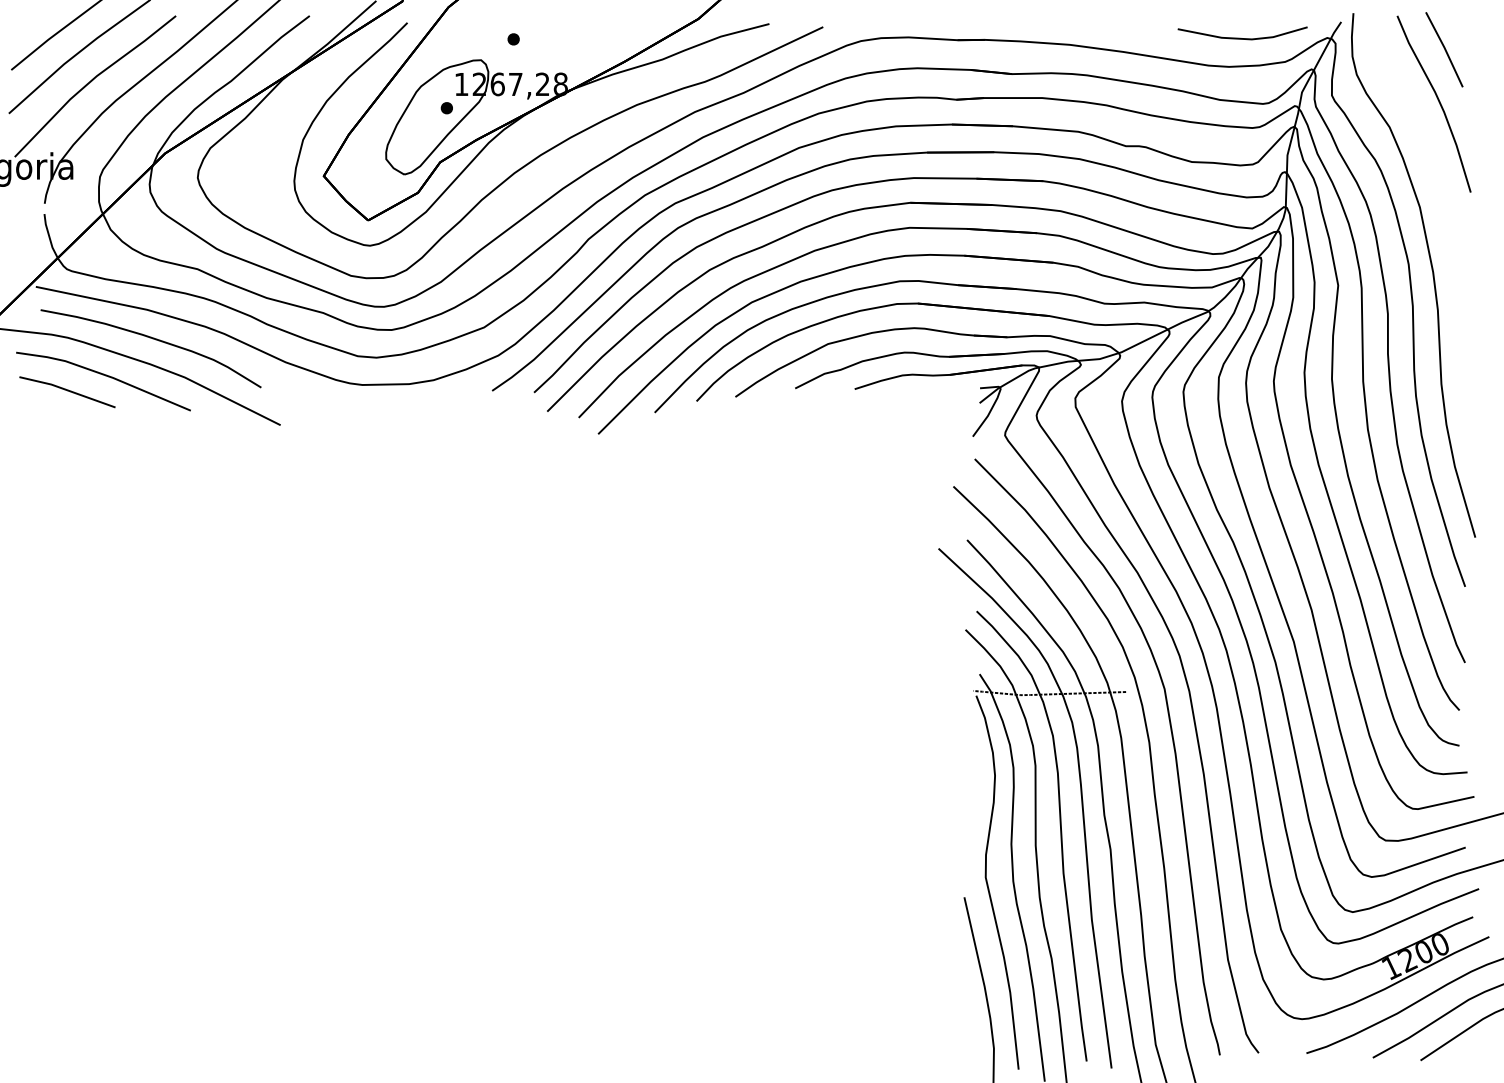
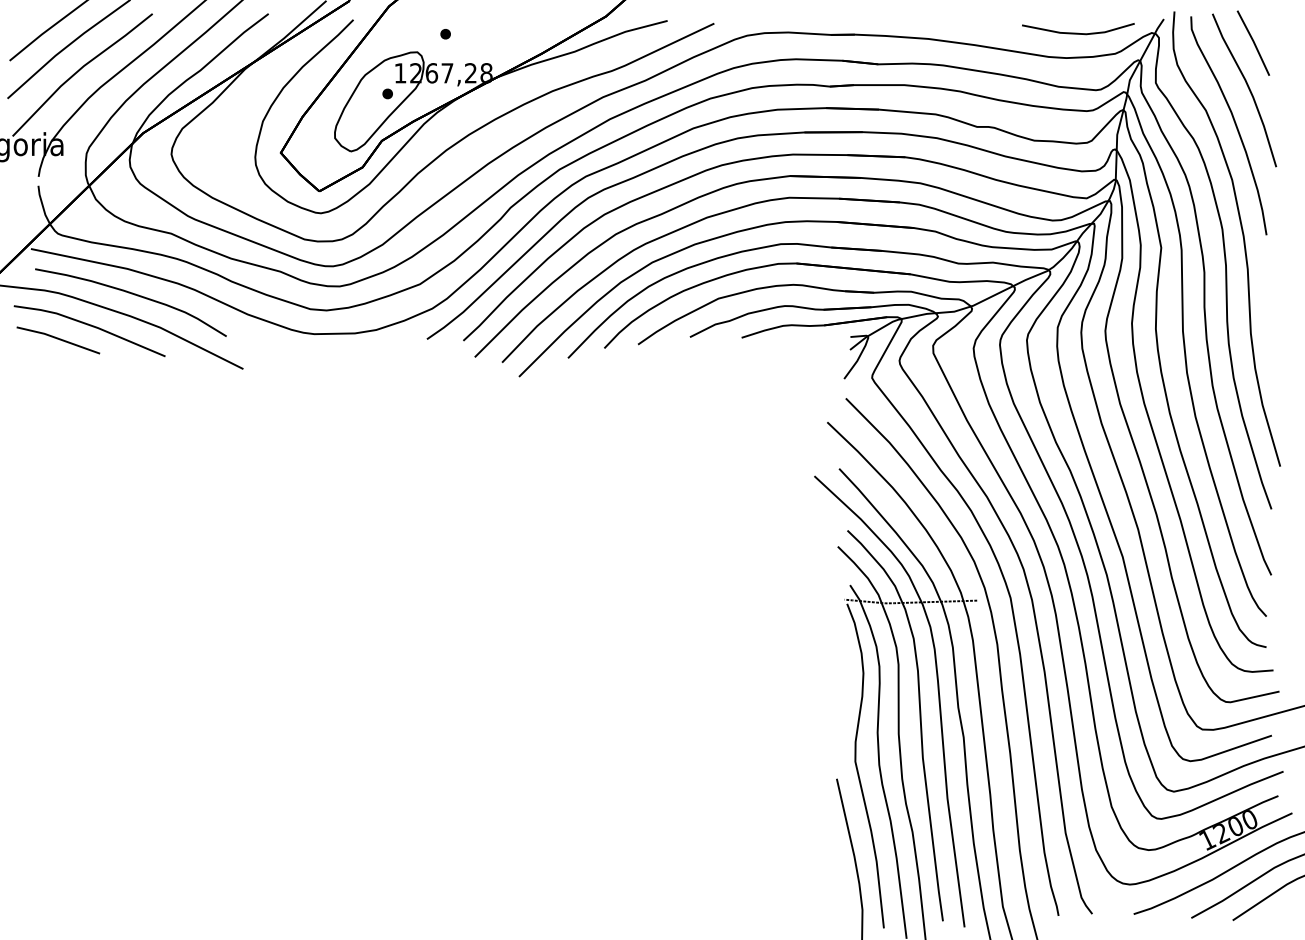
part: (1422, 142) -> (1234, 123), added

